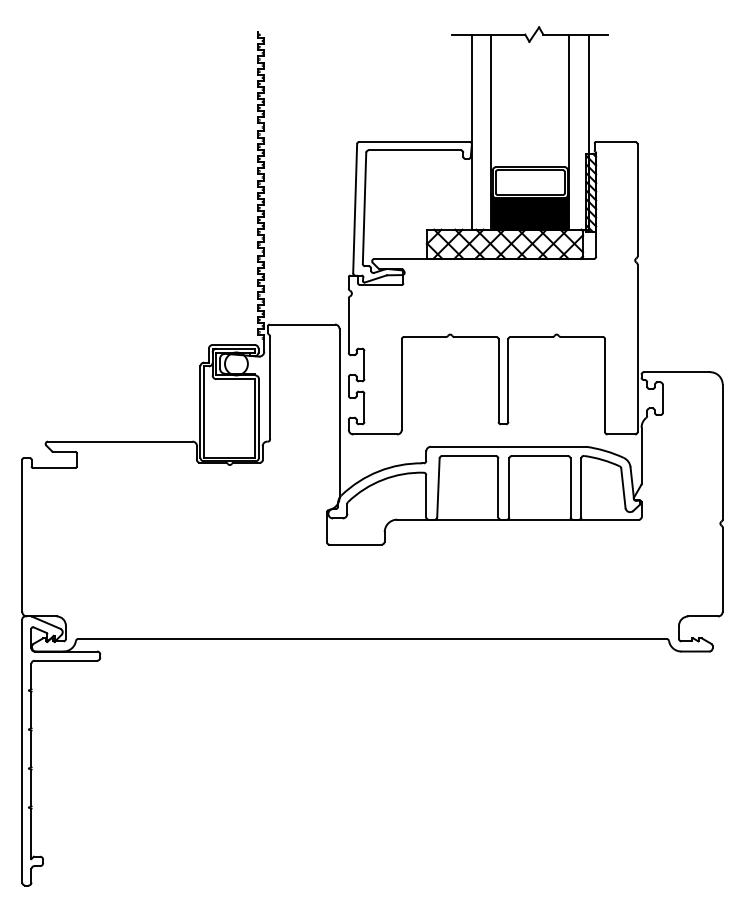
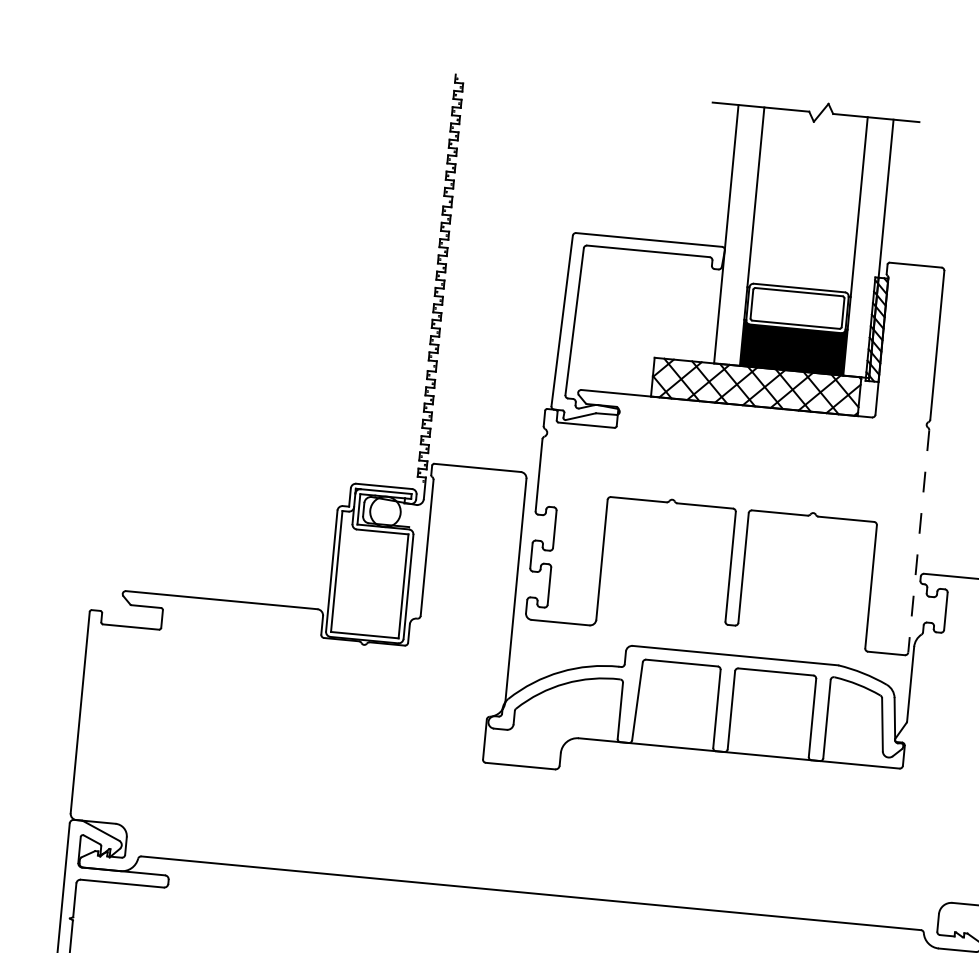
line: (637, 348) -> (918, 541), solid -> dashed

